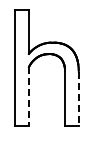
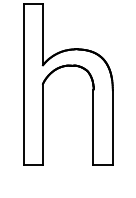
line: (28, 96) -> (42, 124), dashed -> solid
line: (78, 98) -> (112, 127), dashed -> solid

